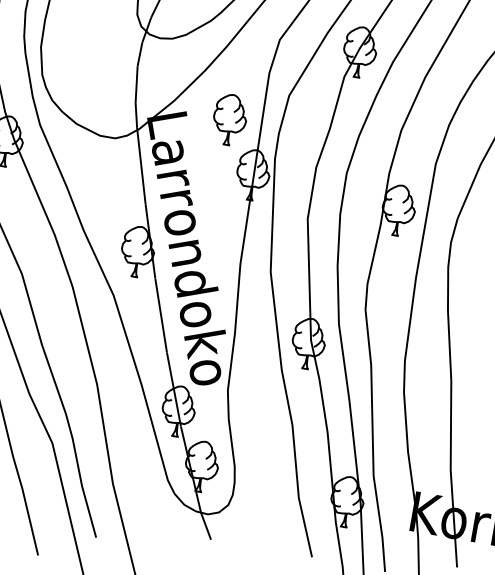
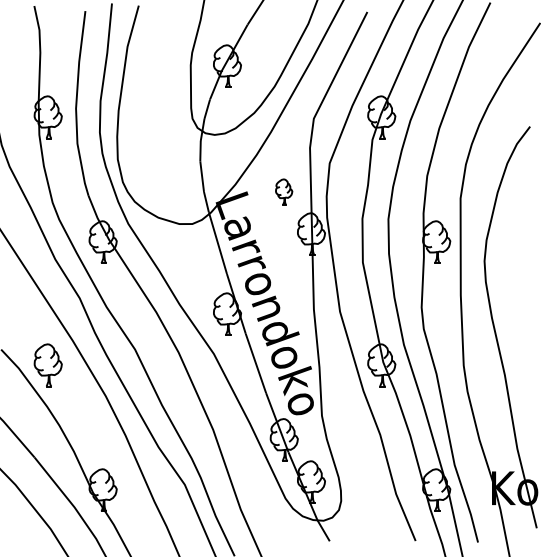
part: (229, 119) -> (283, 191), size x0.6

